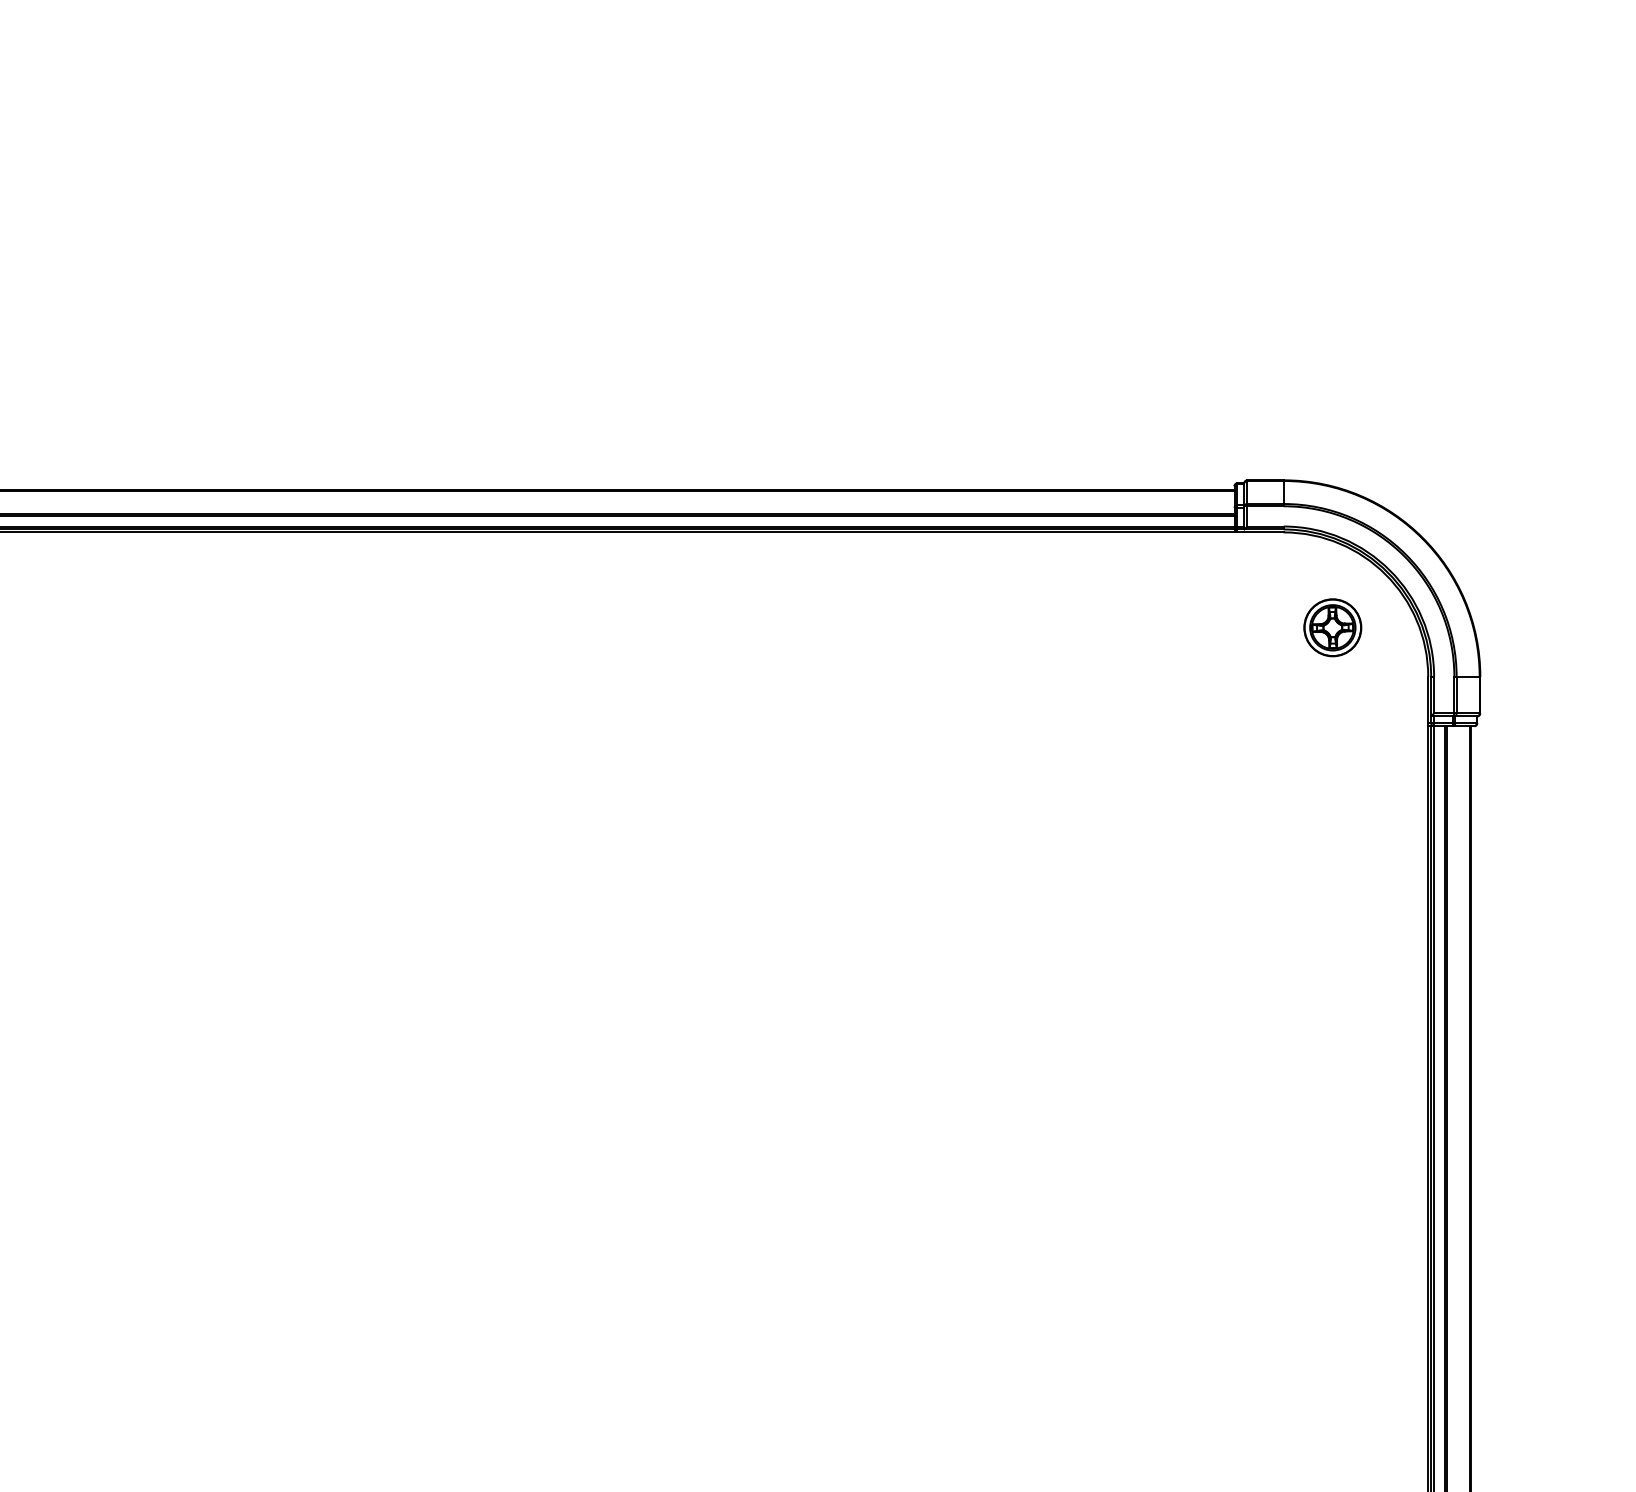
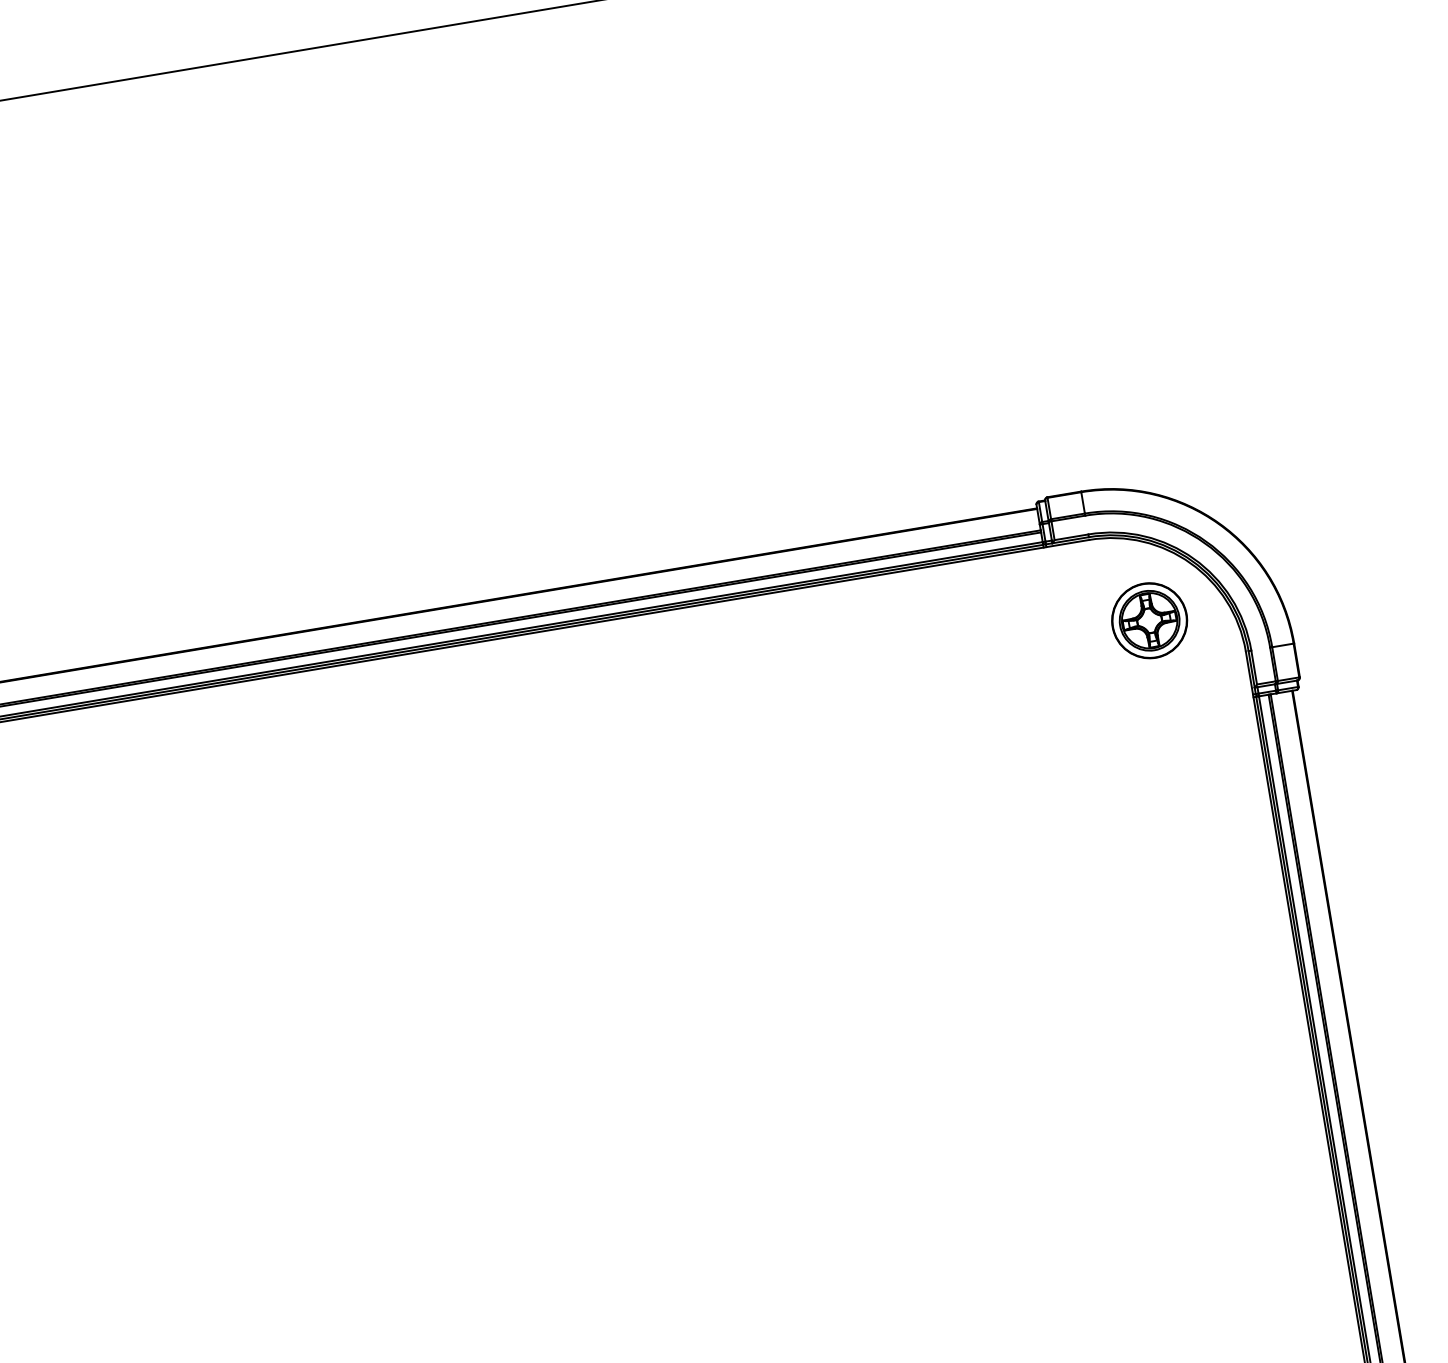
part: (1332, 627) -> (1149, 620), size x1.4

